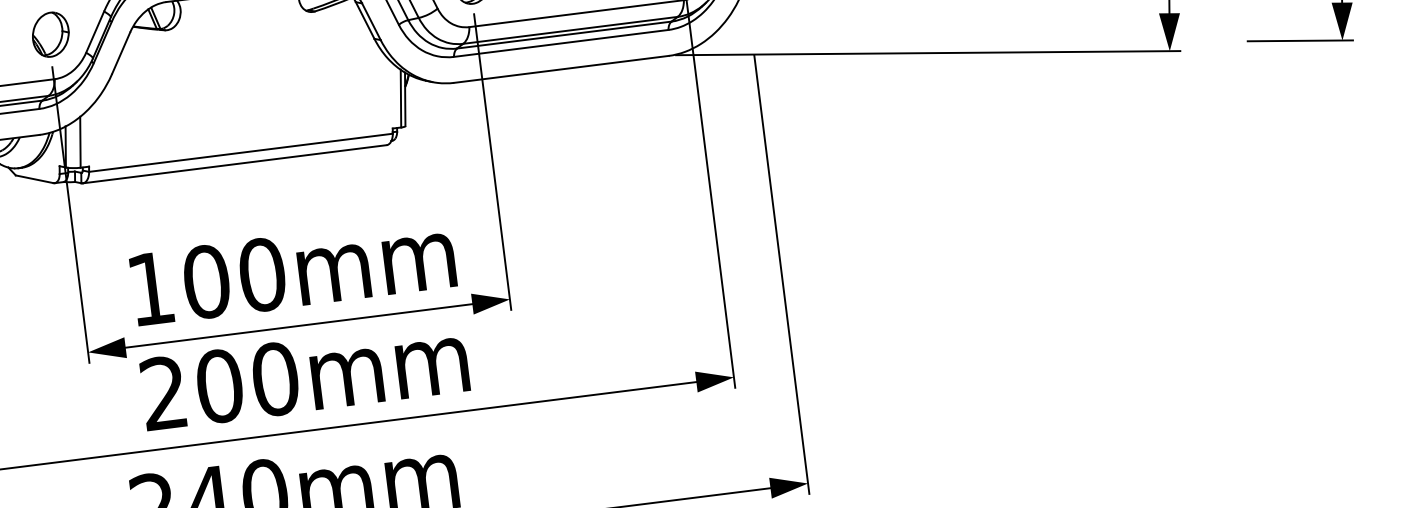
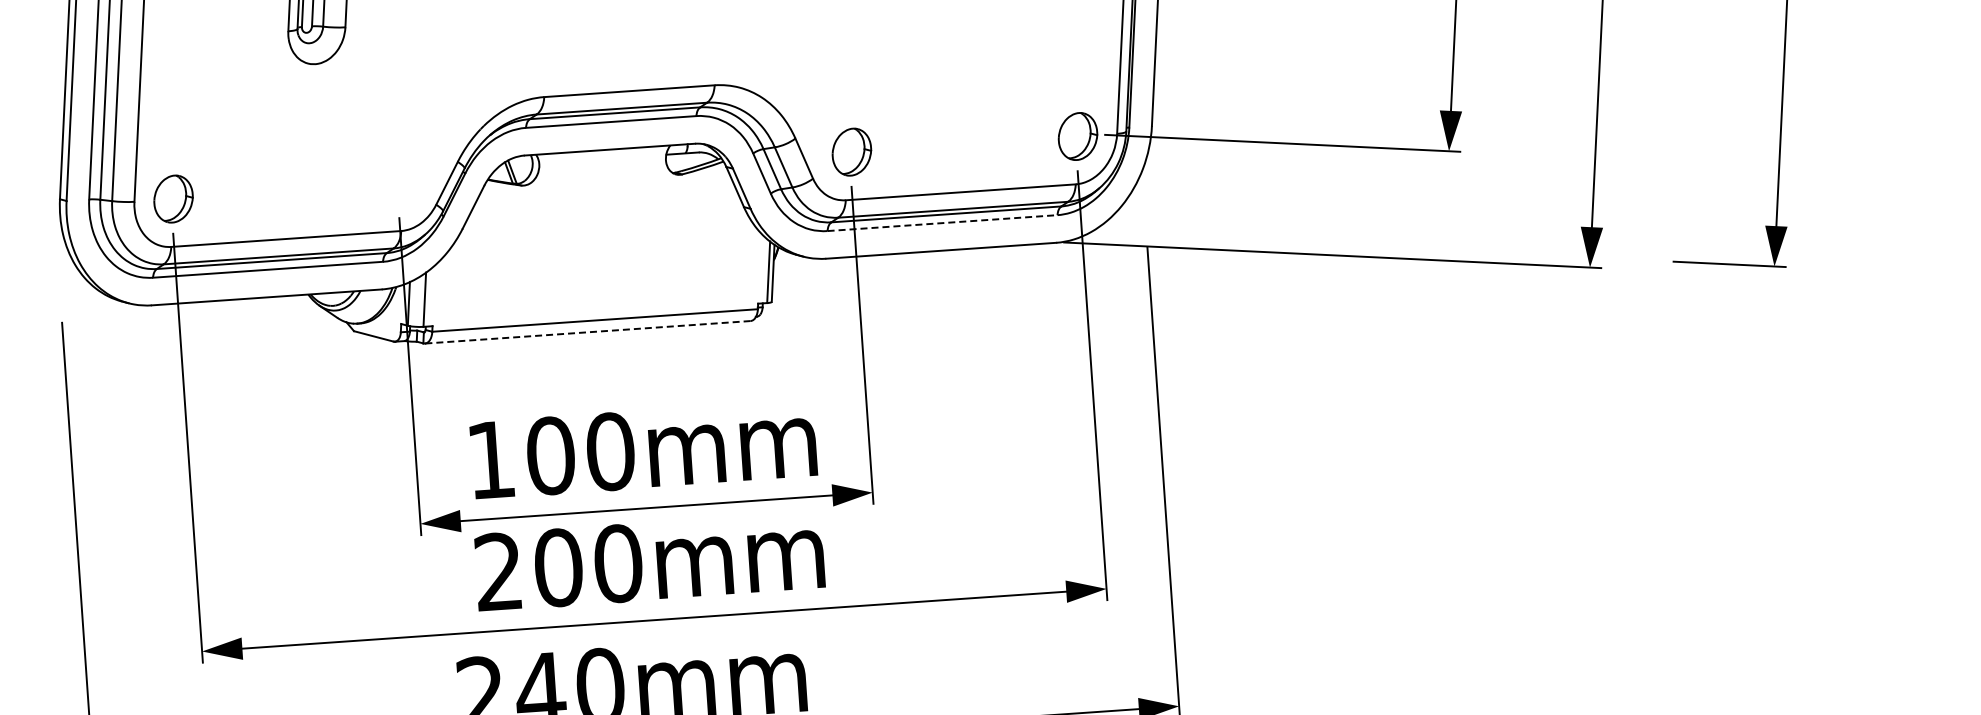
part: (50, 34) -> (399, 183), removed
line: (562, 43) -> (943, 223), solid -> dashed
line: (234, 164) -> (587, 332), solid -> dashed

